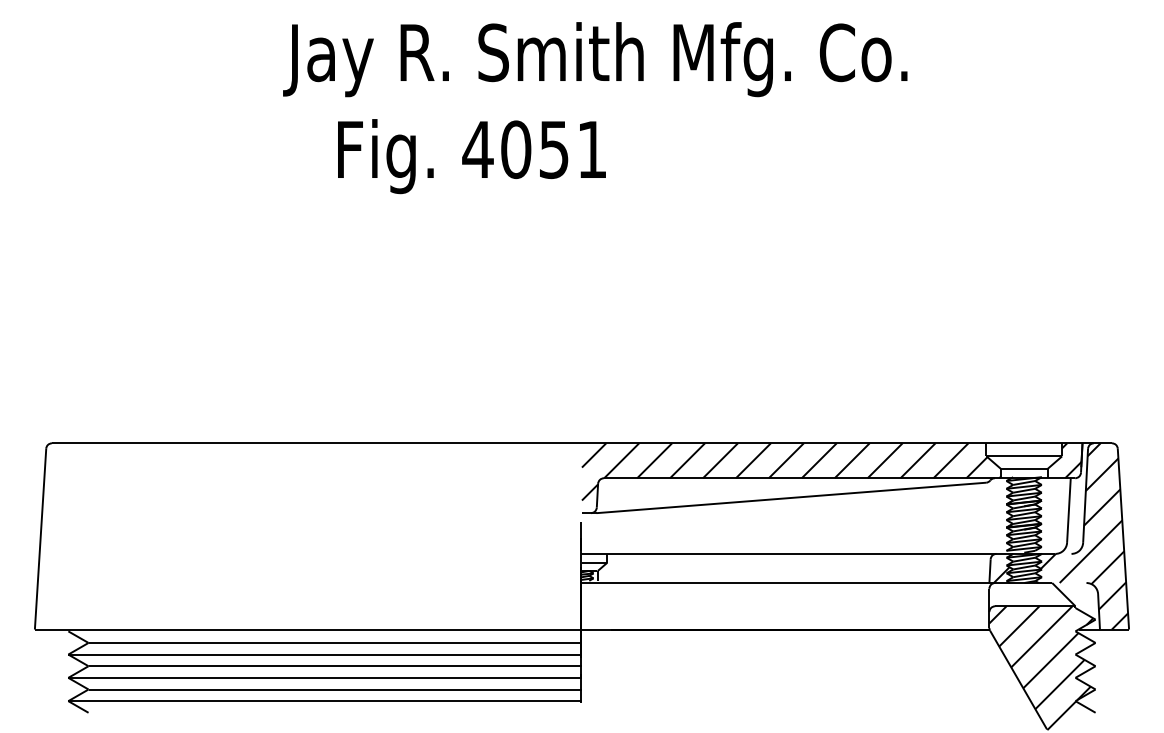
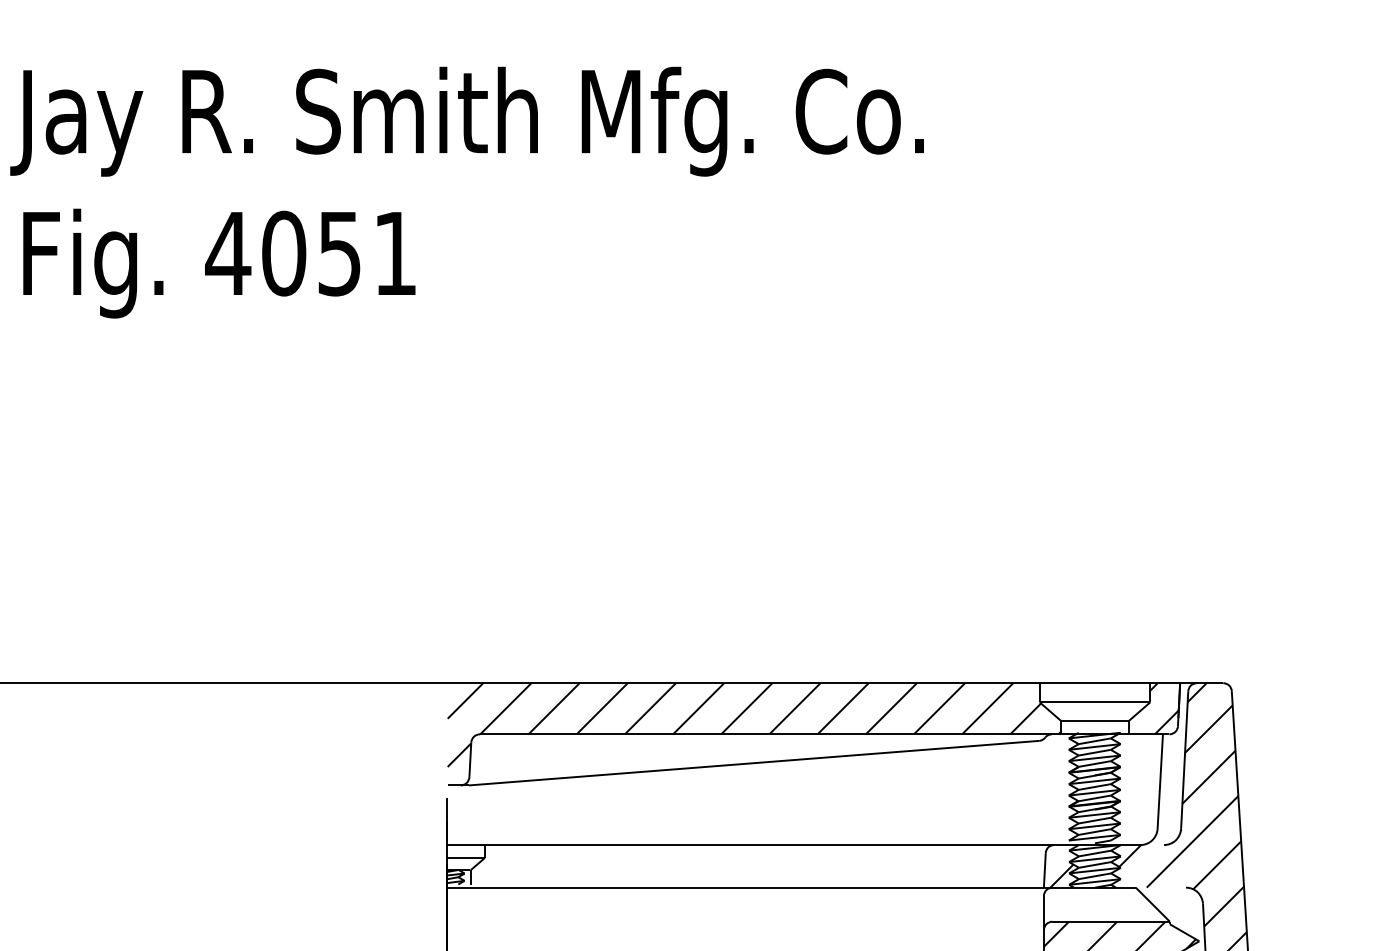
text: (471, 156) -> (218, 263), moved

